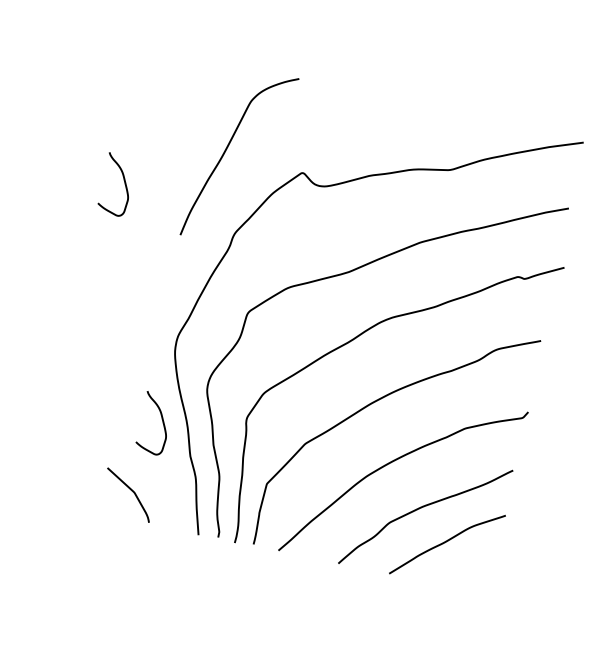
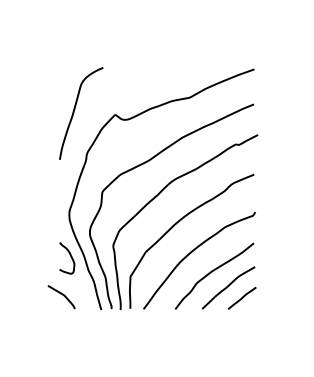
curve: (123, 184) -> (25, 140), removed
line: (467, 567) -> (241, 297), added

